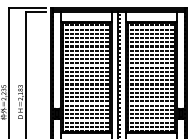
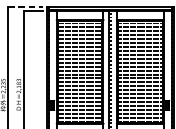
line: (27, 7) -> (25, 6), solid -> dashed

